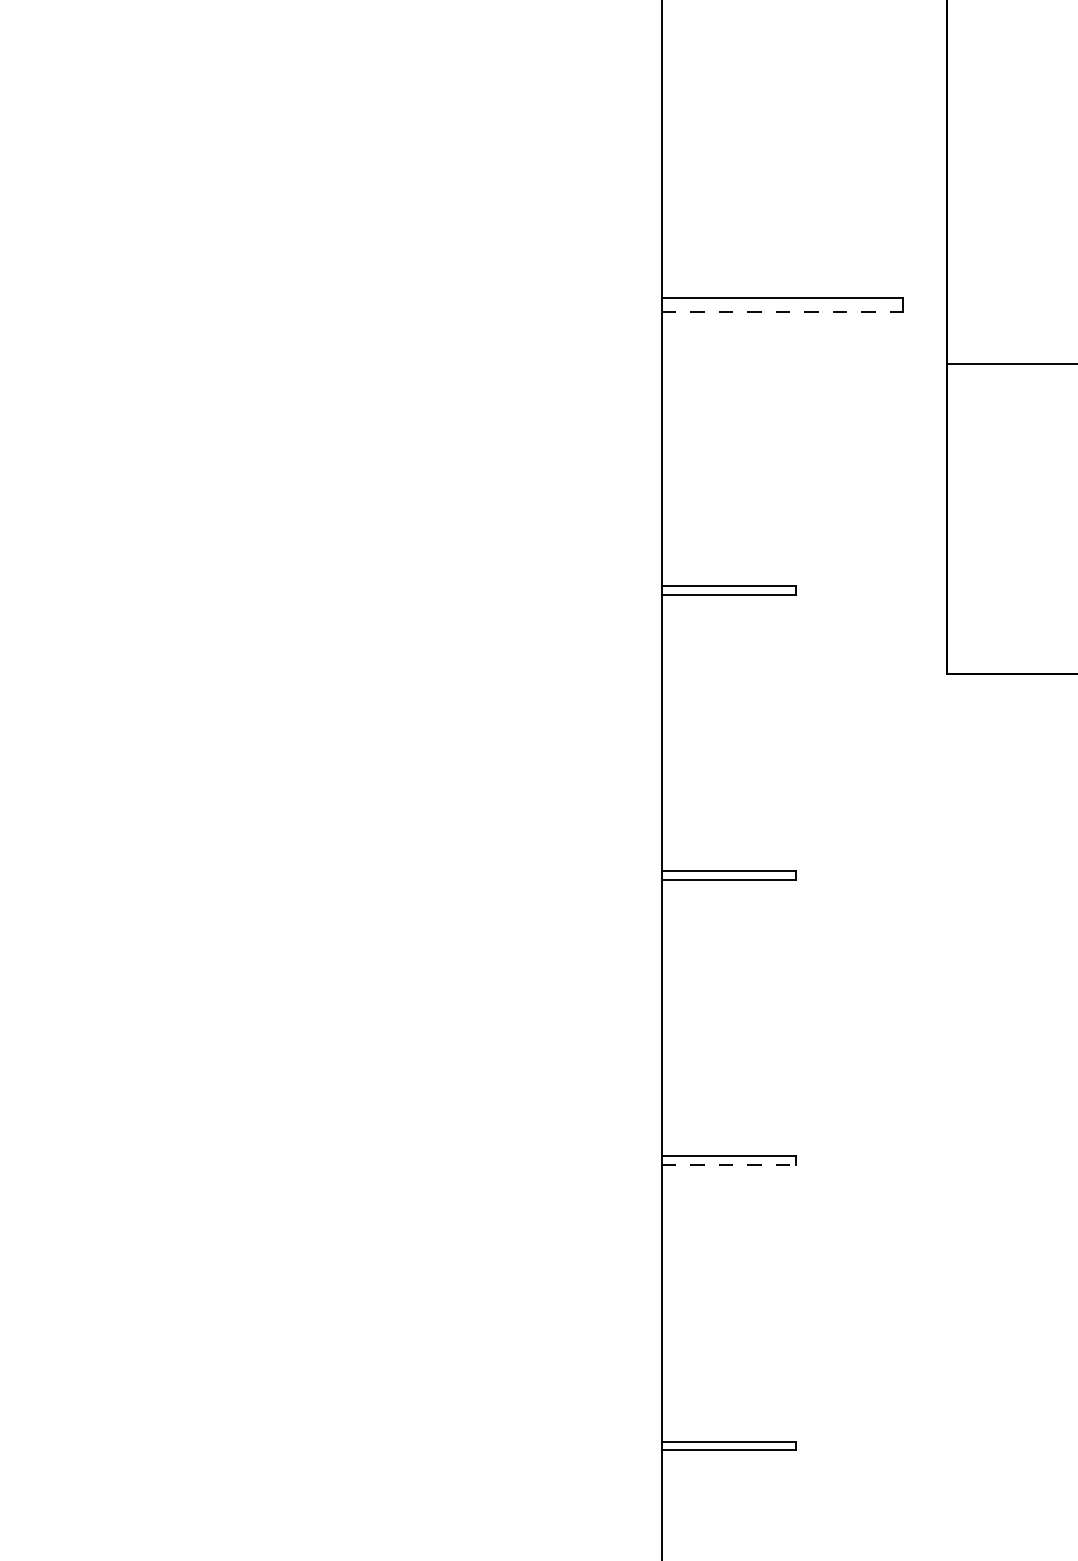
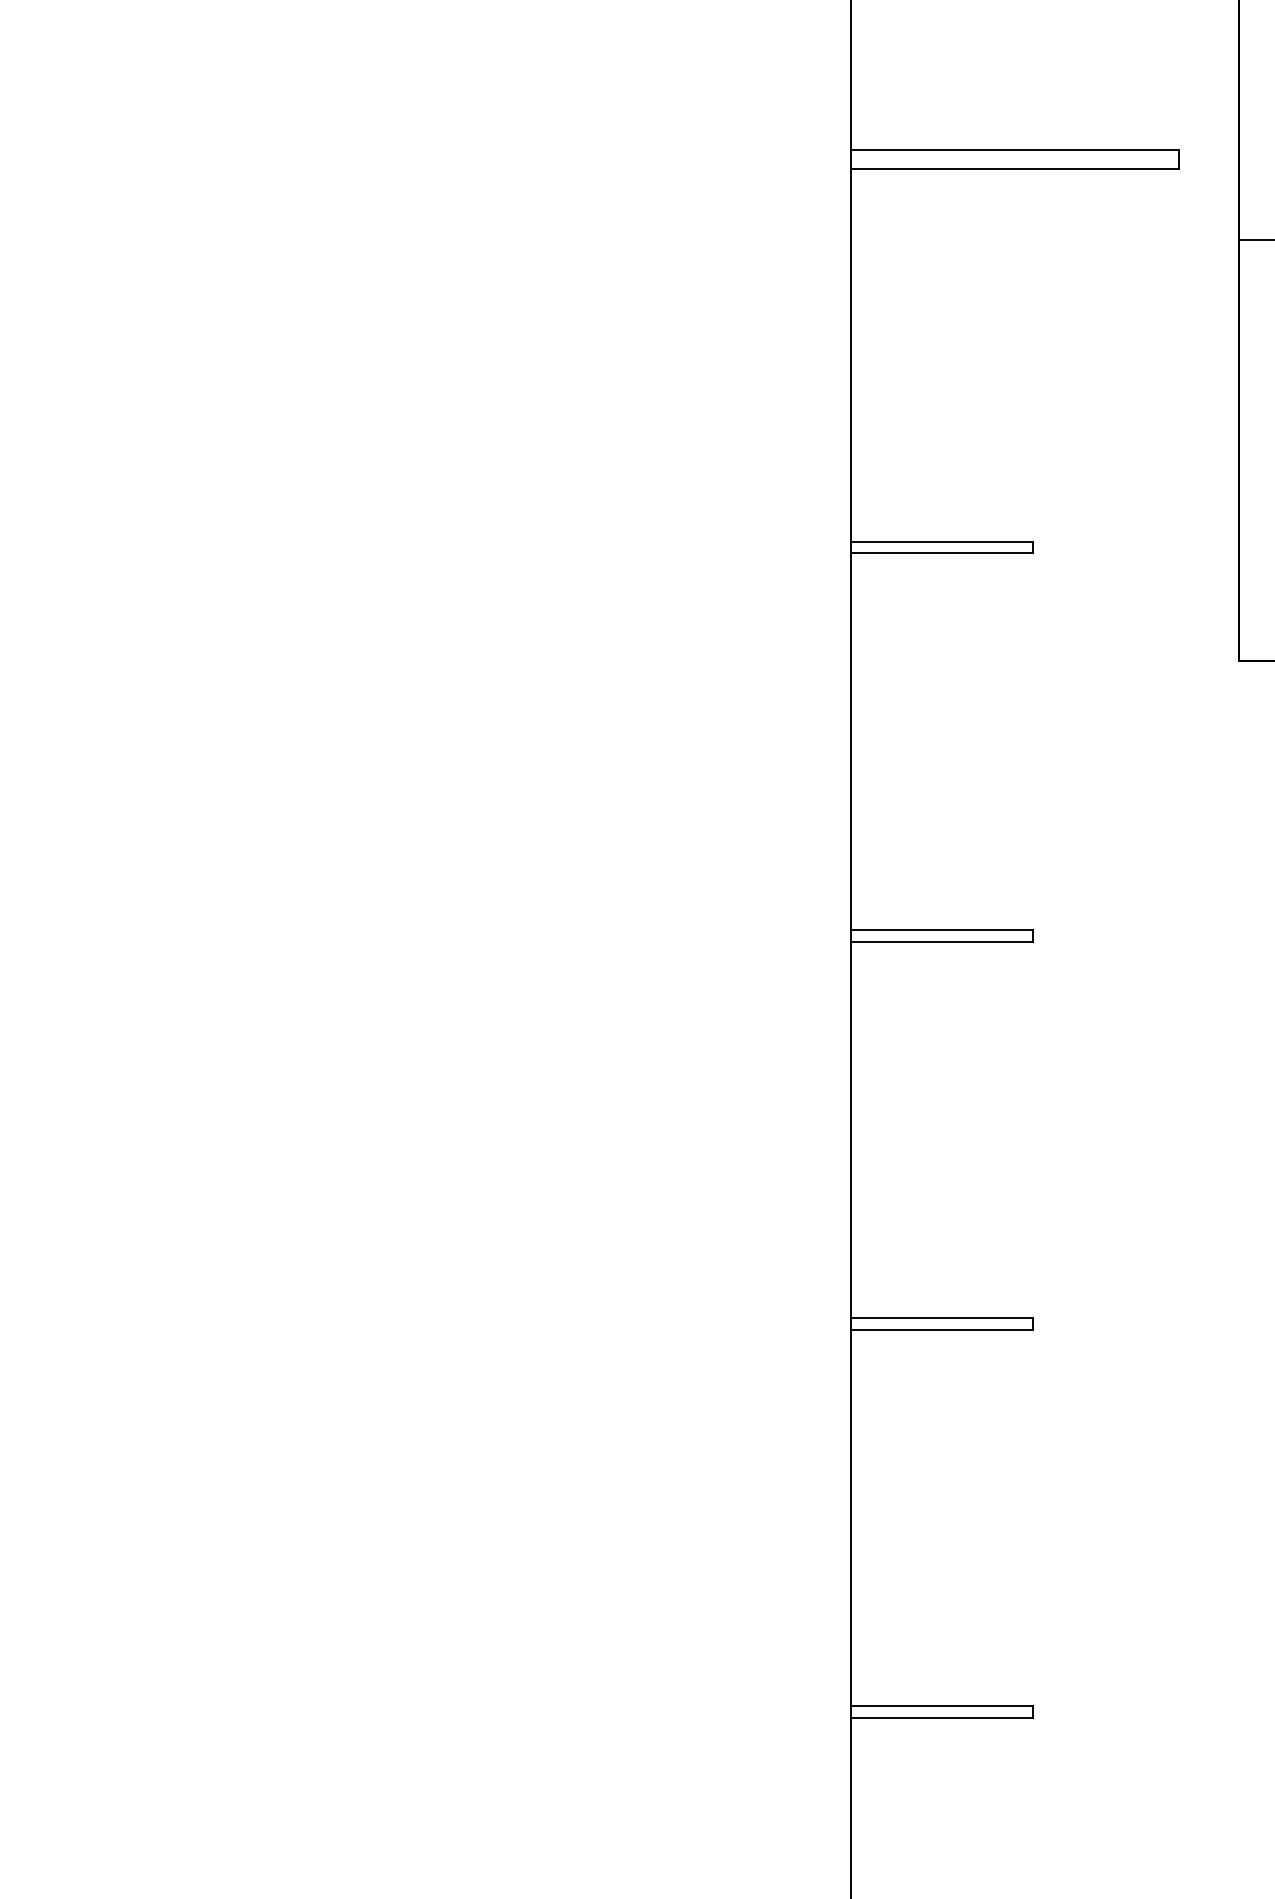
line: (782, 312) -> (1015, 169), dashed -> solid
line: (729, 1165) -> (942, 1330), dashed -> solid

